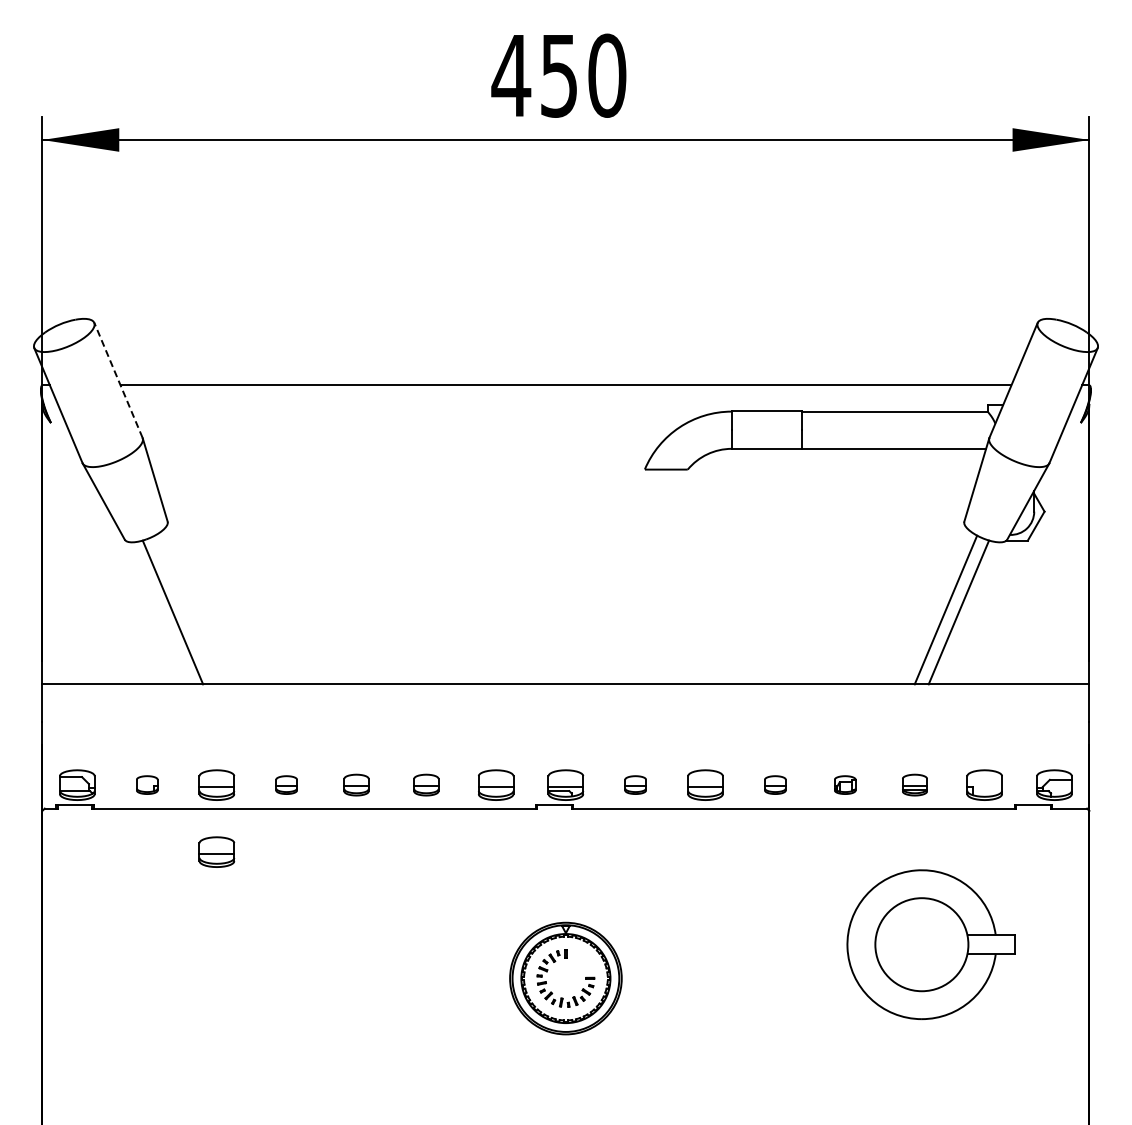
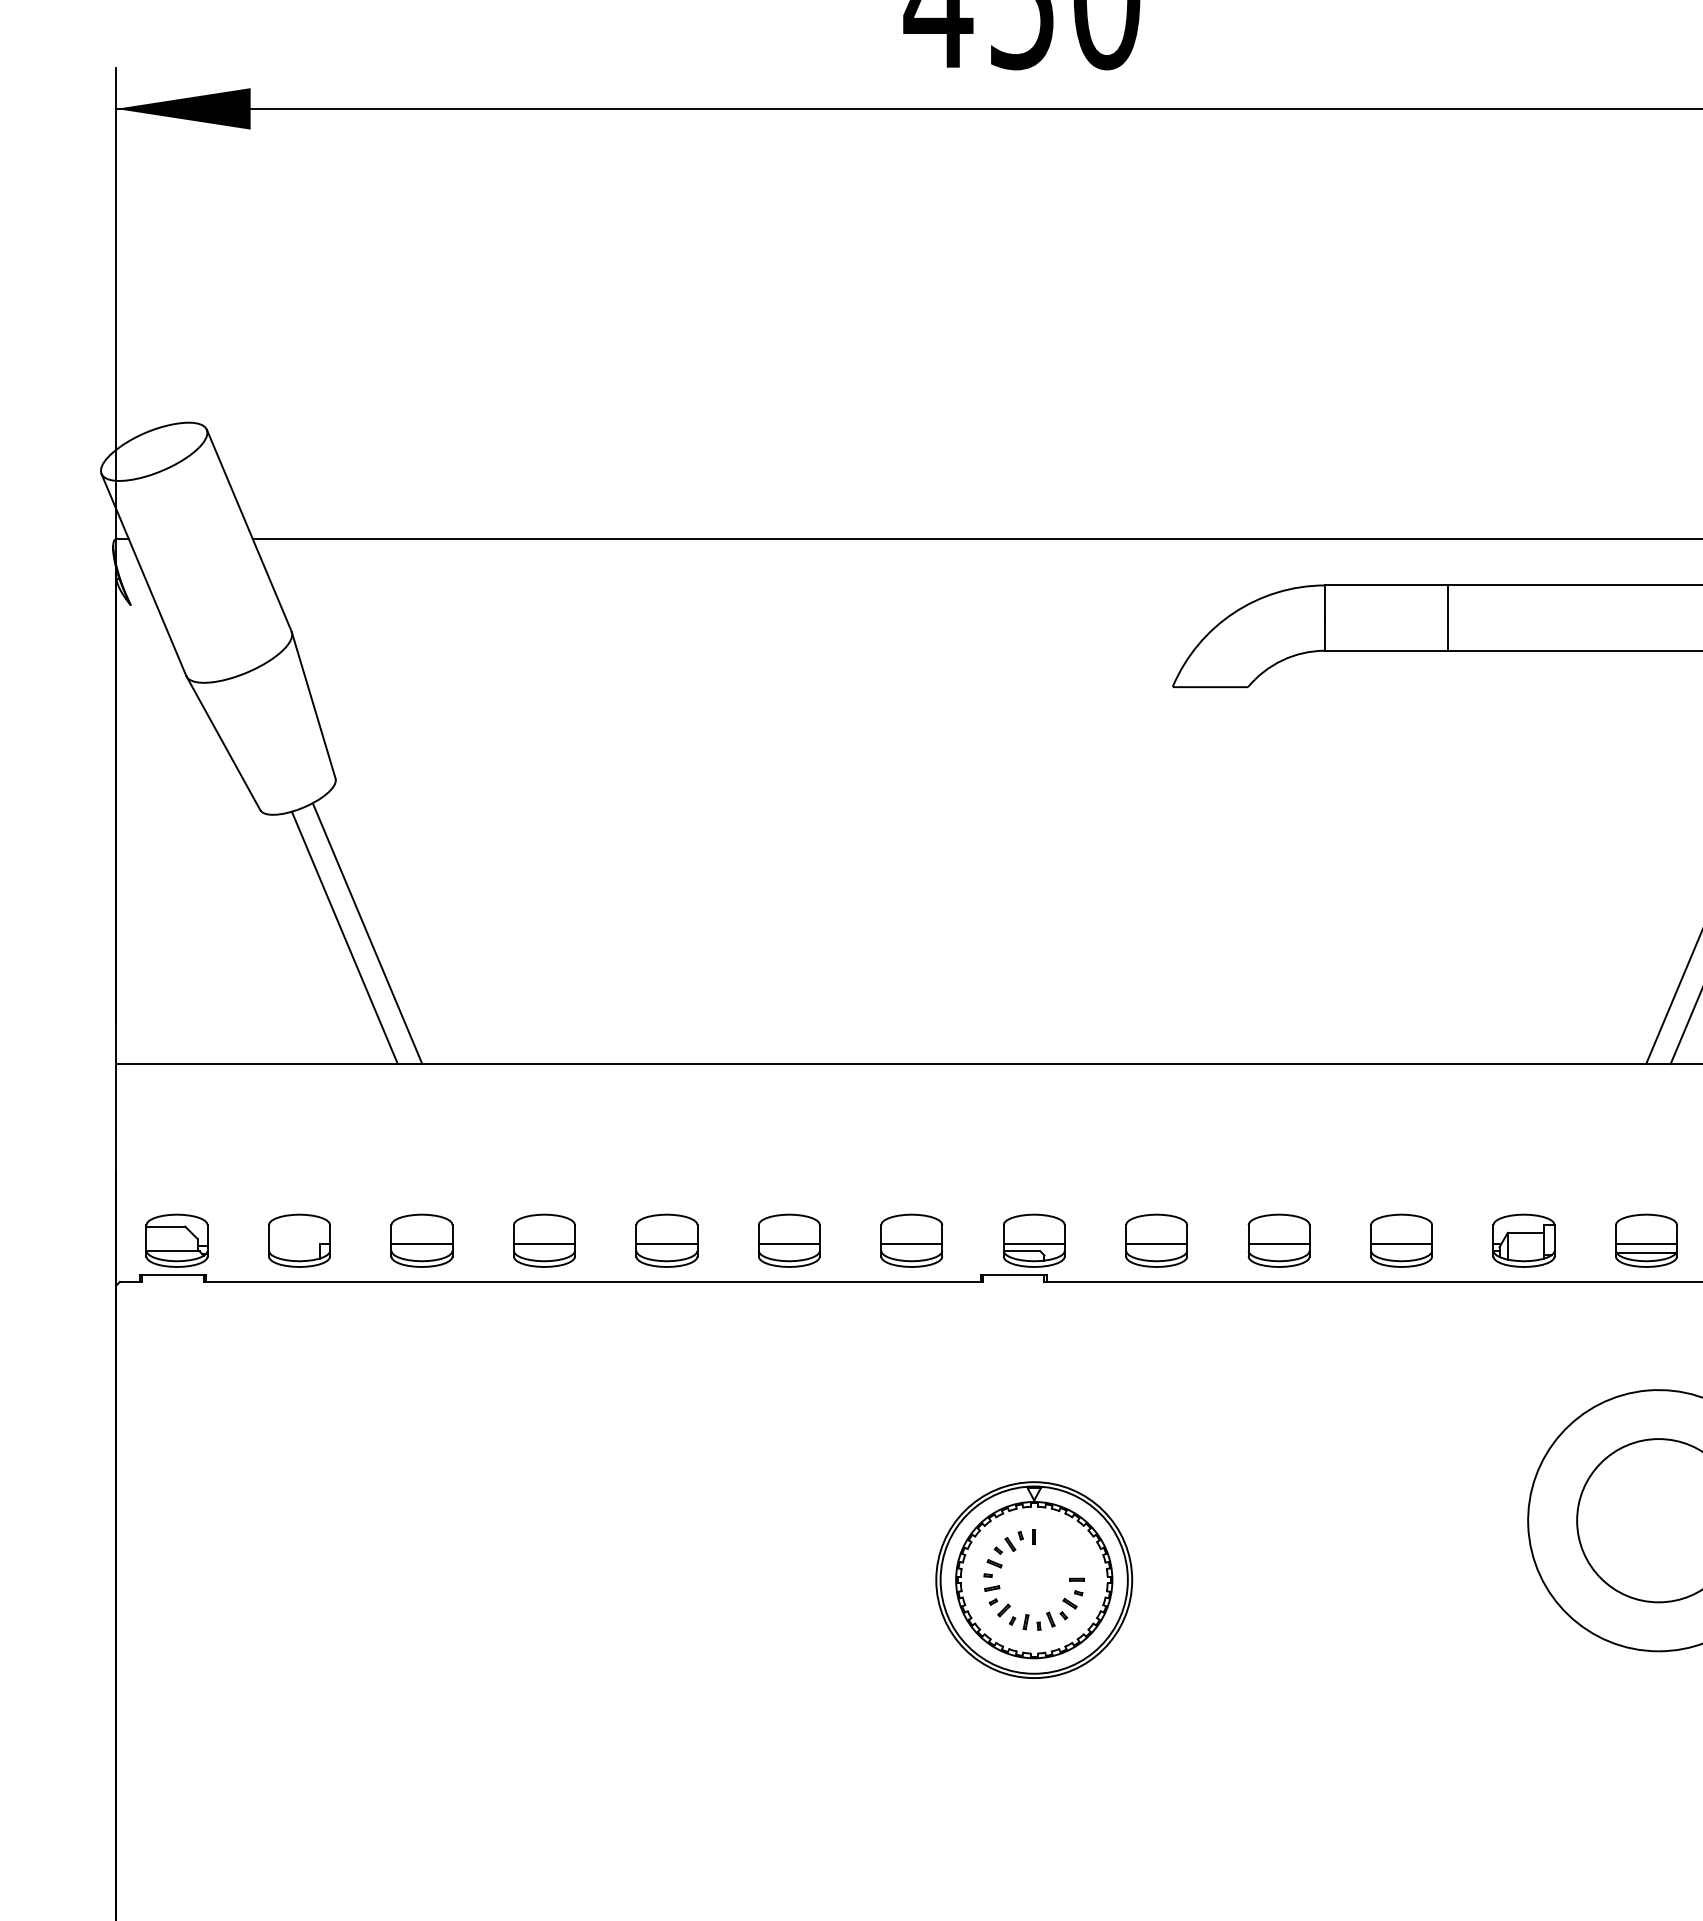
line: (118, 379) -> (249, 529), dashed -> solid
line: (185, 609) -> (366, 932), added
part: (147, 784) -> (300, 1239), size x1.67
part: (286, 784) -> (544, 1239), size x1.67
part: (356, 784) -> (666, 1239), size x1.43
part: (426, 784) -> (789, 1239), size x1.43
part: (635, 784) -> (1156, 1239), size x1.67
part: (775, 784) -> (1401, 1239), size x1.67
part: (845, 784) -> (1524, 1239), size x1.67
part: (914, 784) -> (1645, 1239), size x1.43
part: (216, 851) -> (421, 1357), removed

